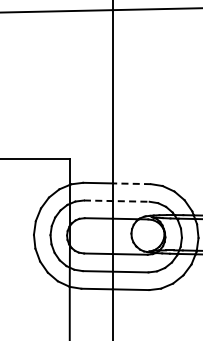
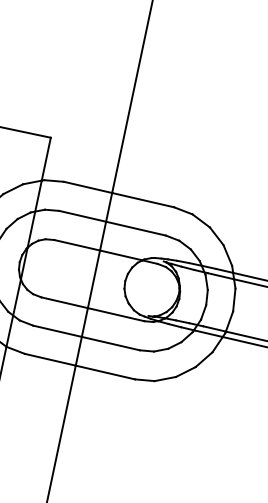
line: (131, 183) -> (142, 199), dashed -> solid
line: (116, 201) -> (111, 223), dashed -> solid

